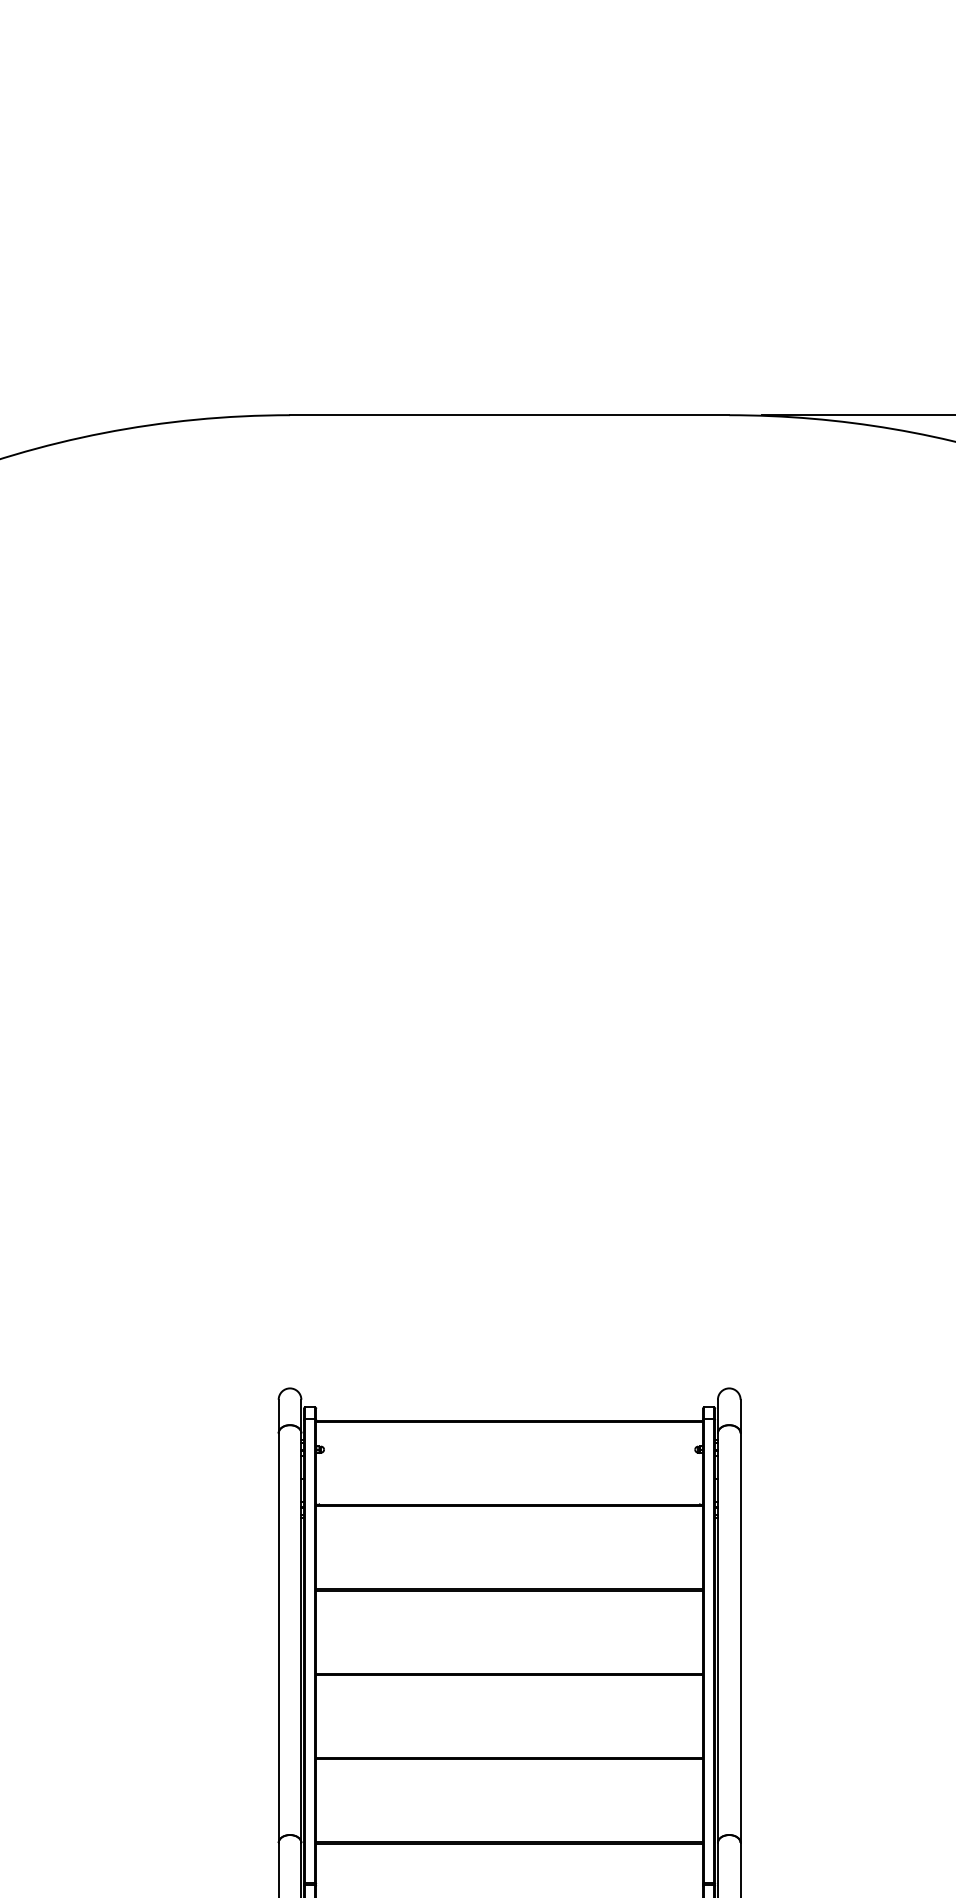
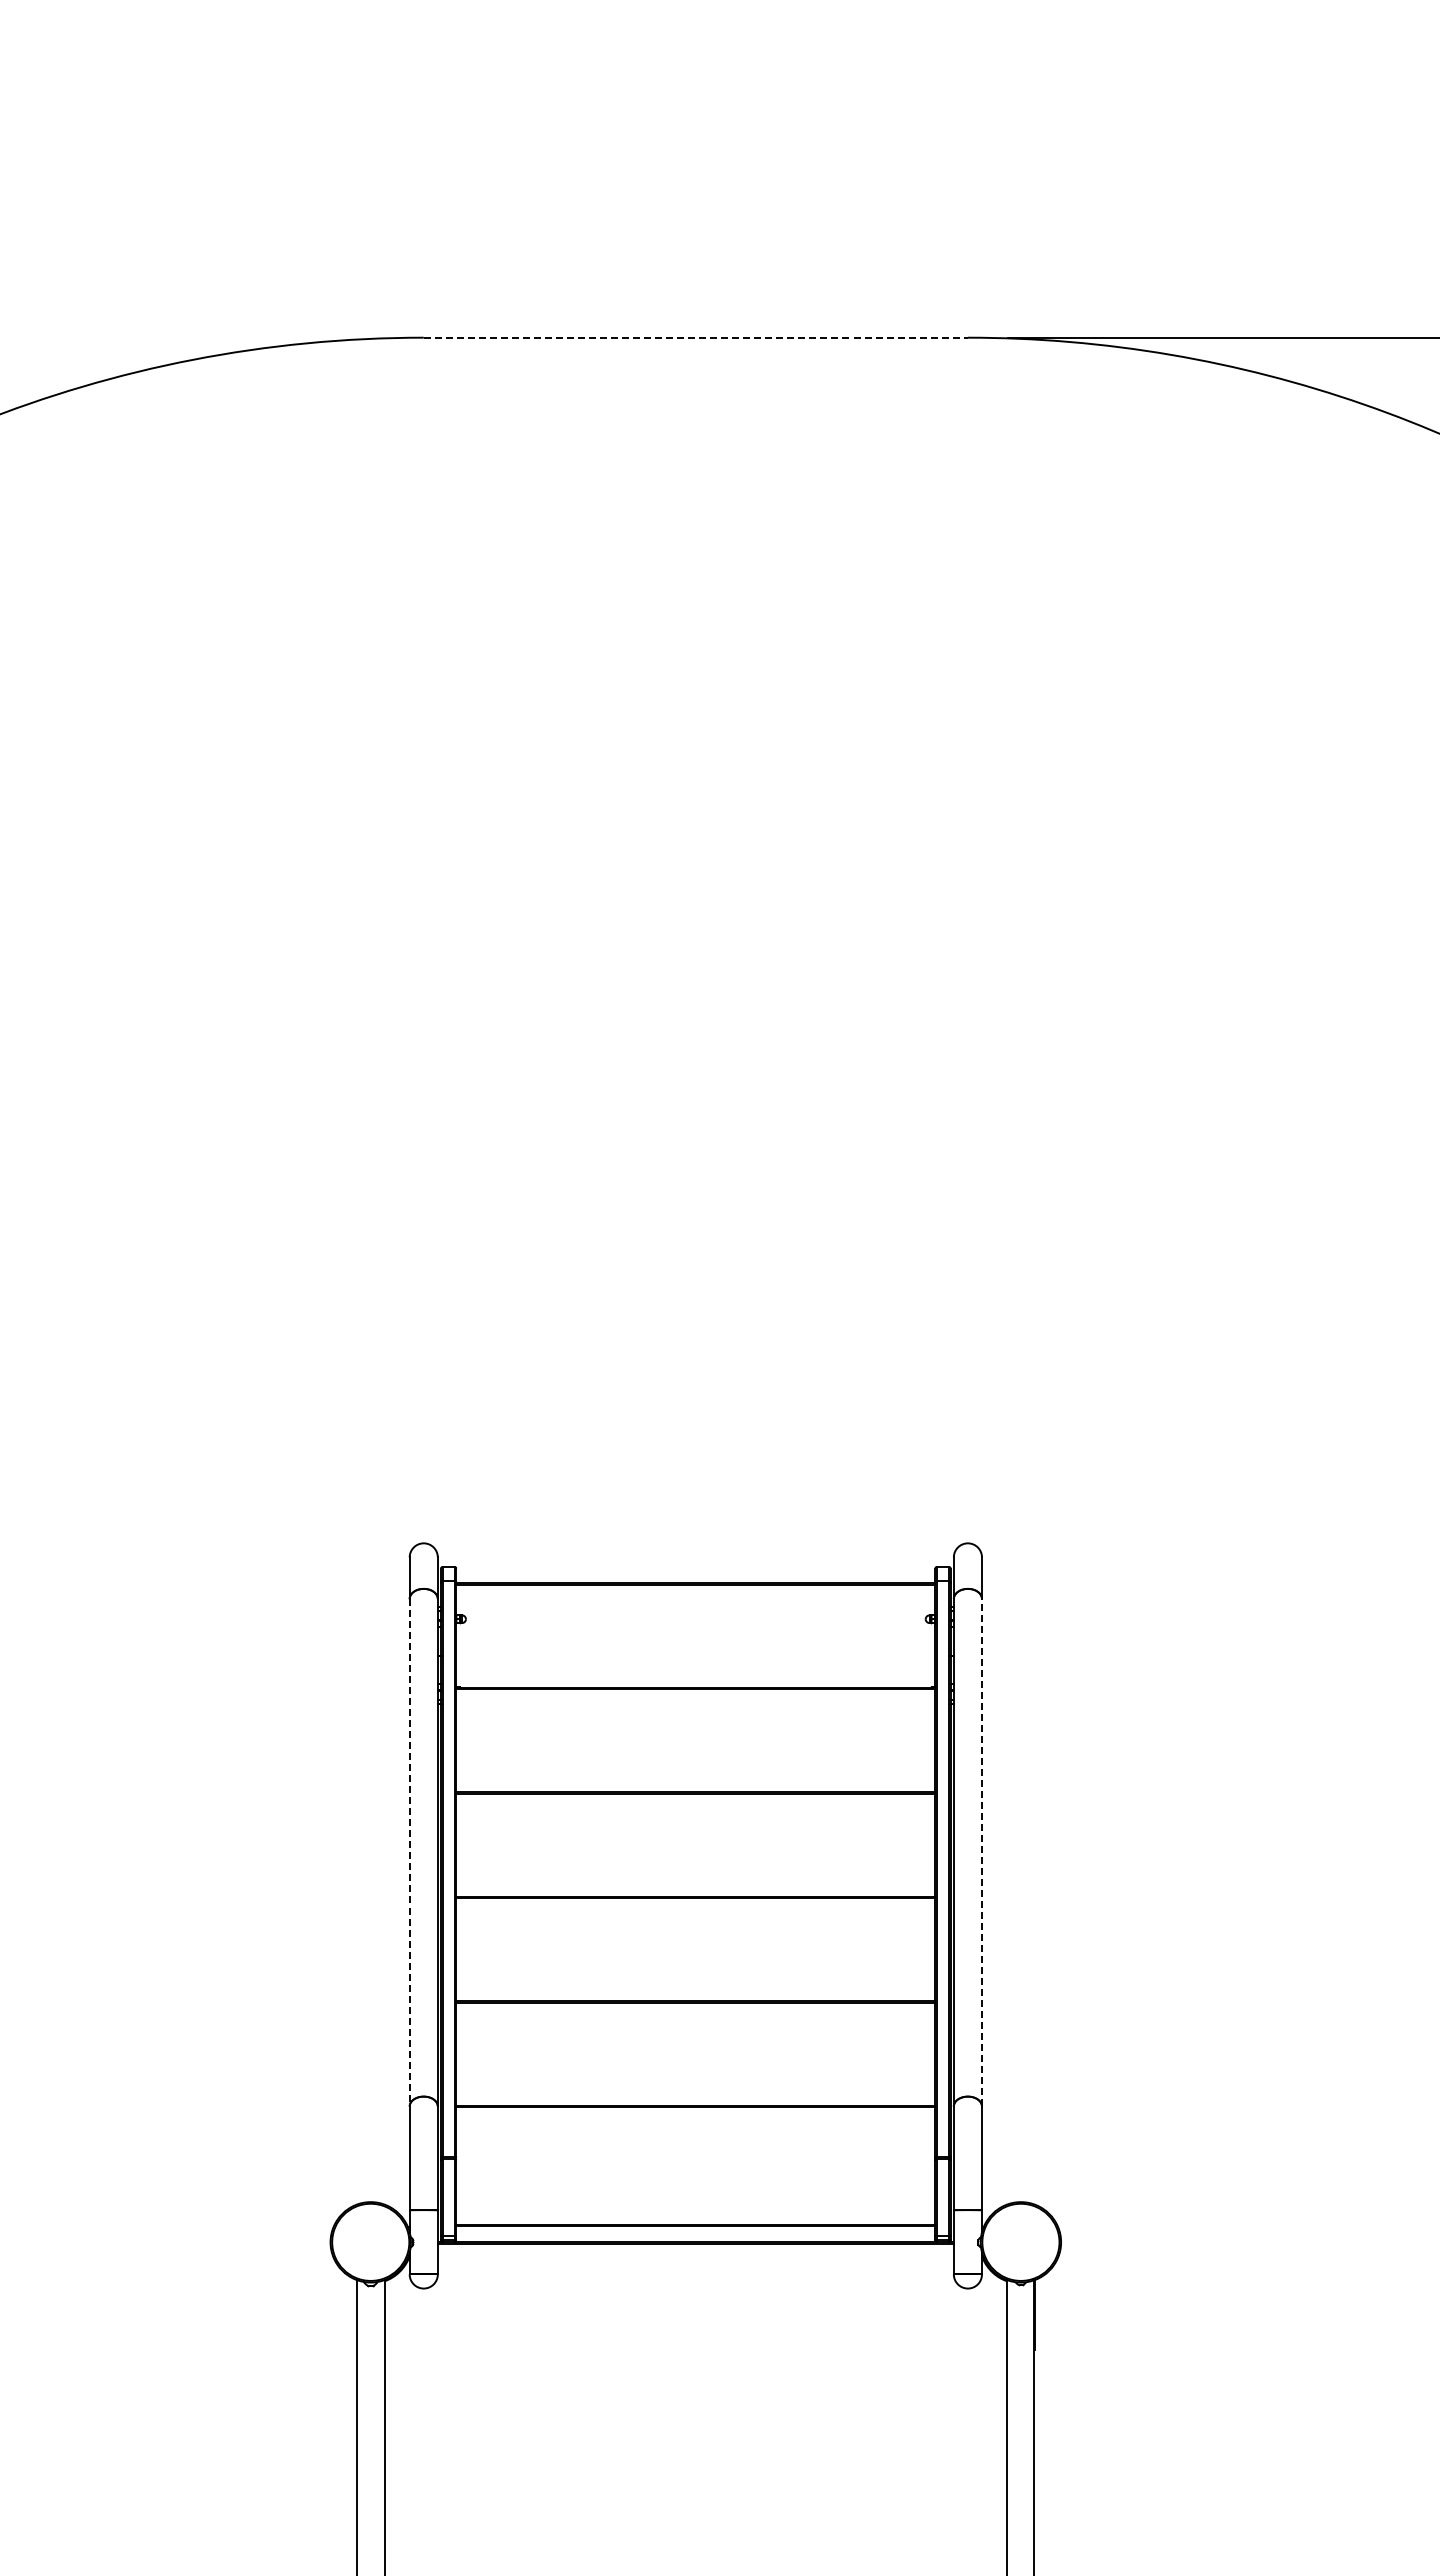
line: (510, 415) -> (696, 337), solid -> dashed
line: (278, 1637) -> (409, 1852), solid -> dashed
line: (740, 1637) -> (981, 1852), solid -> dashed

